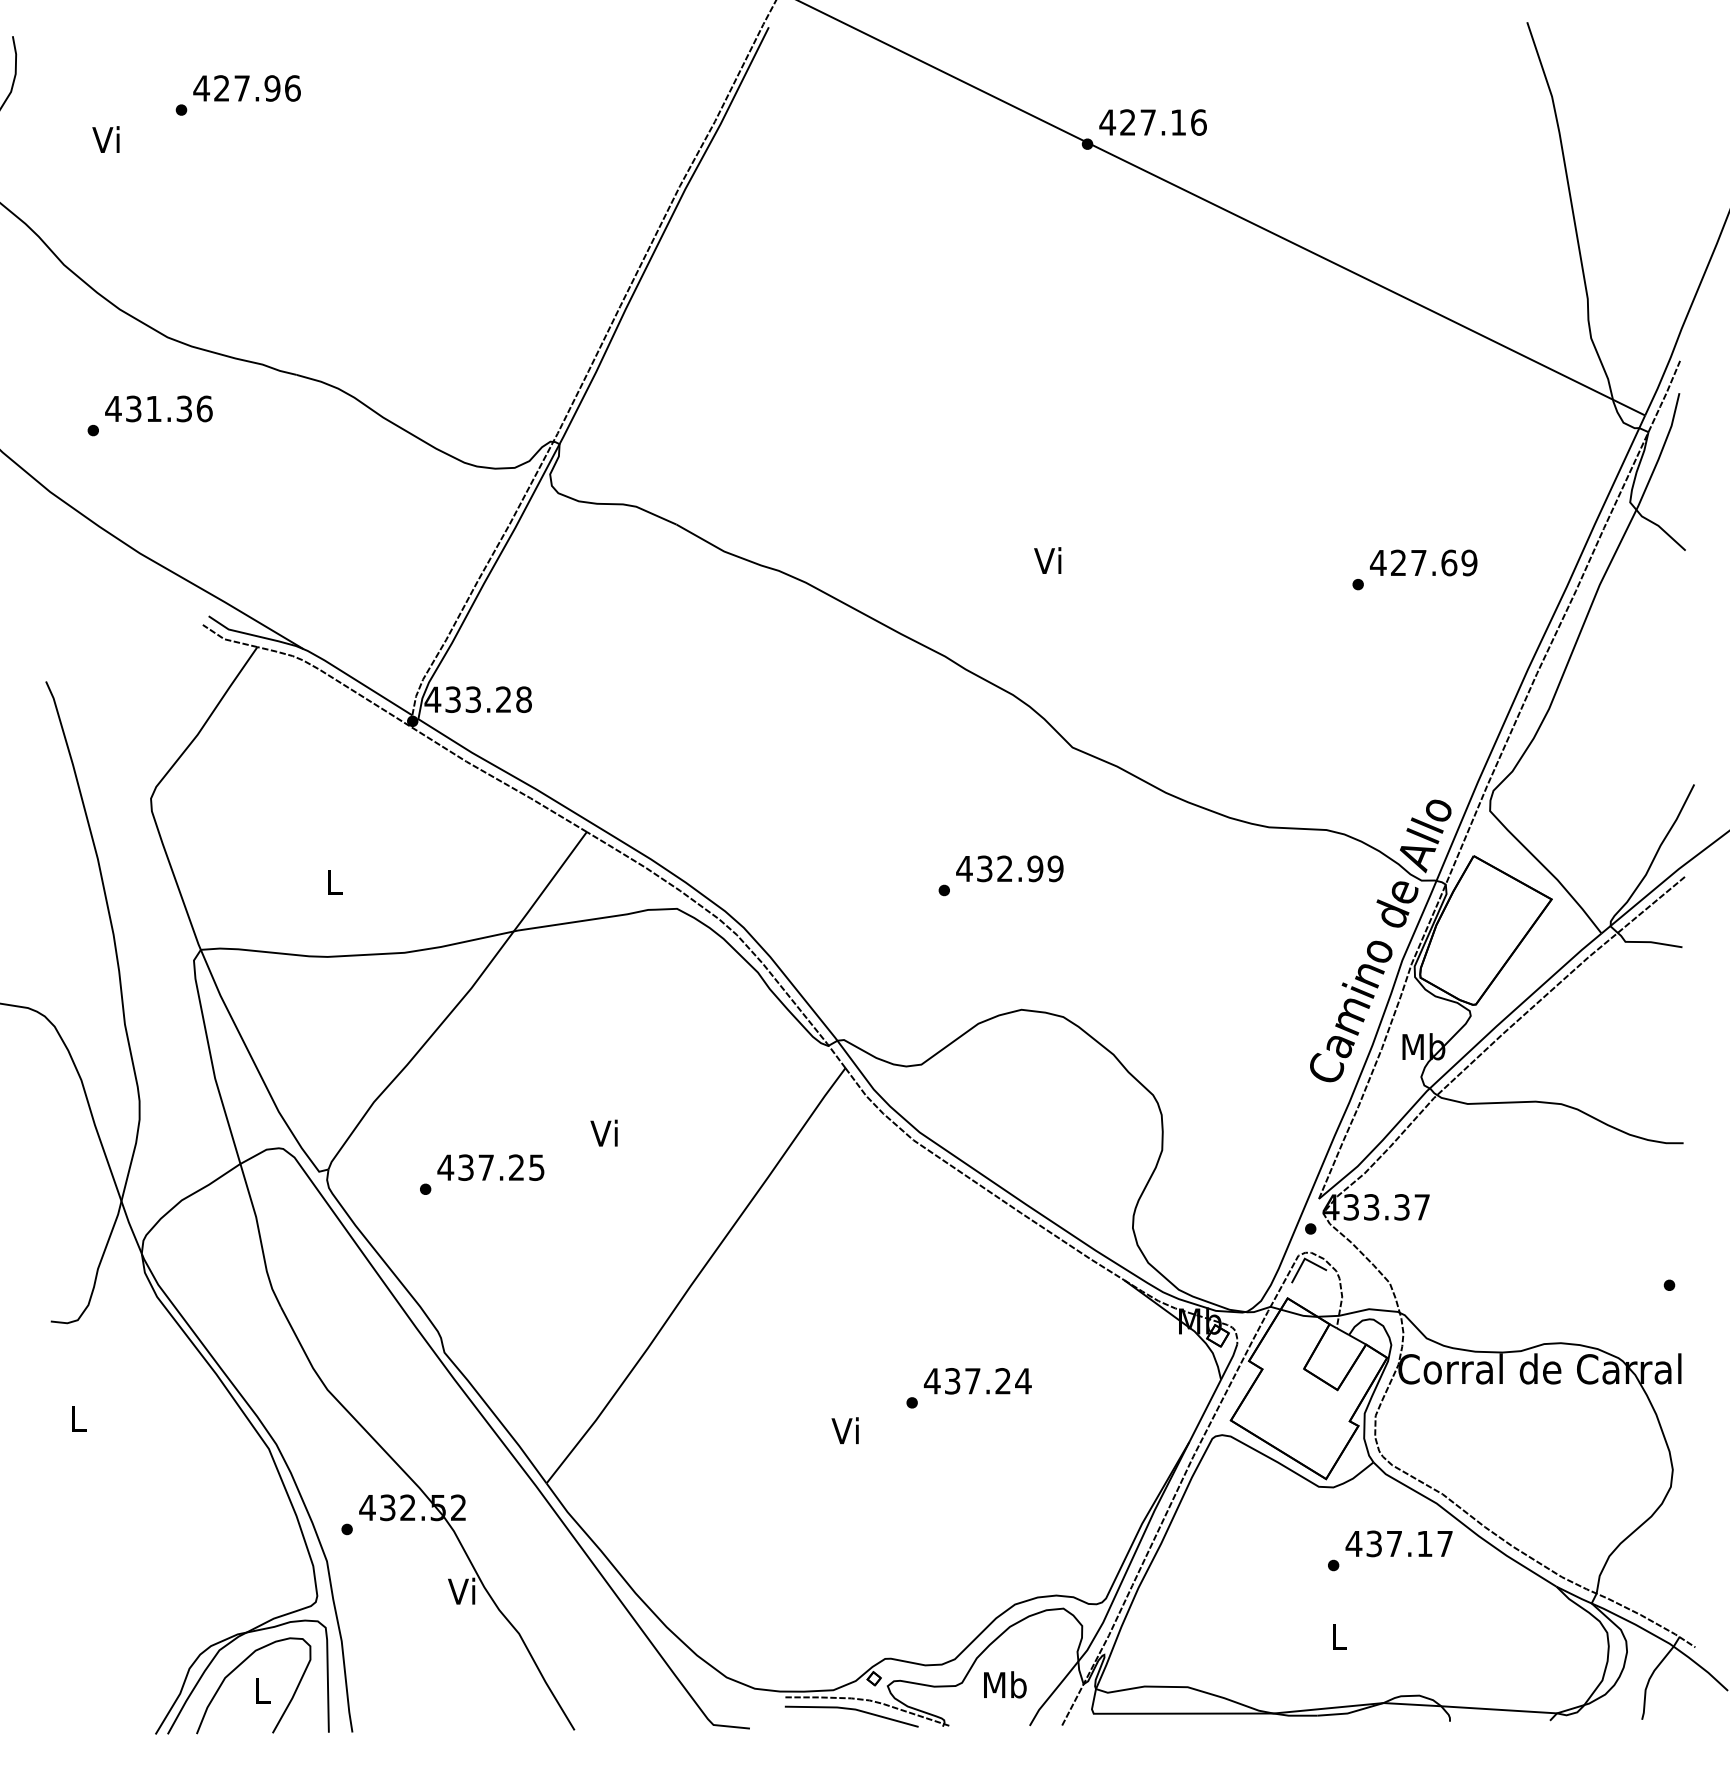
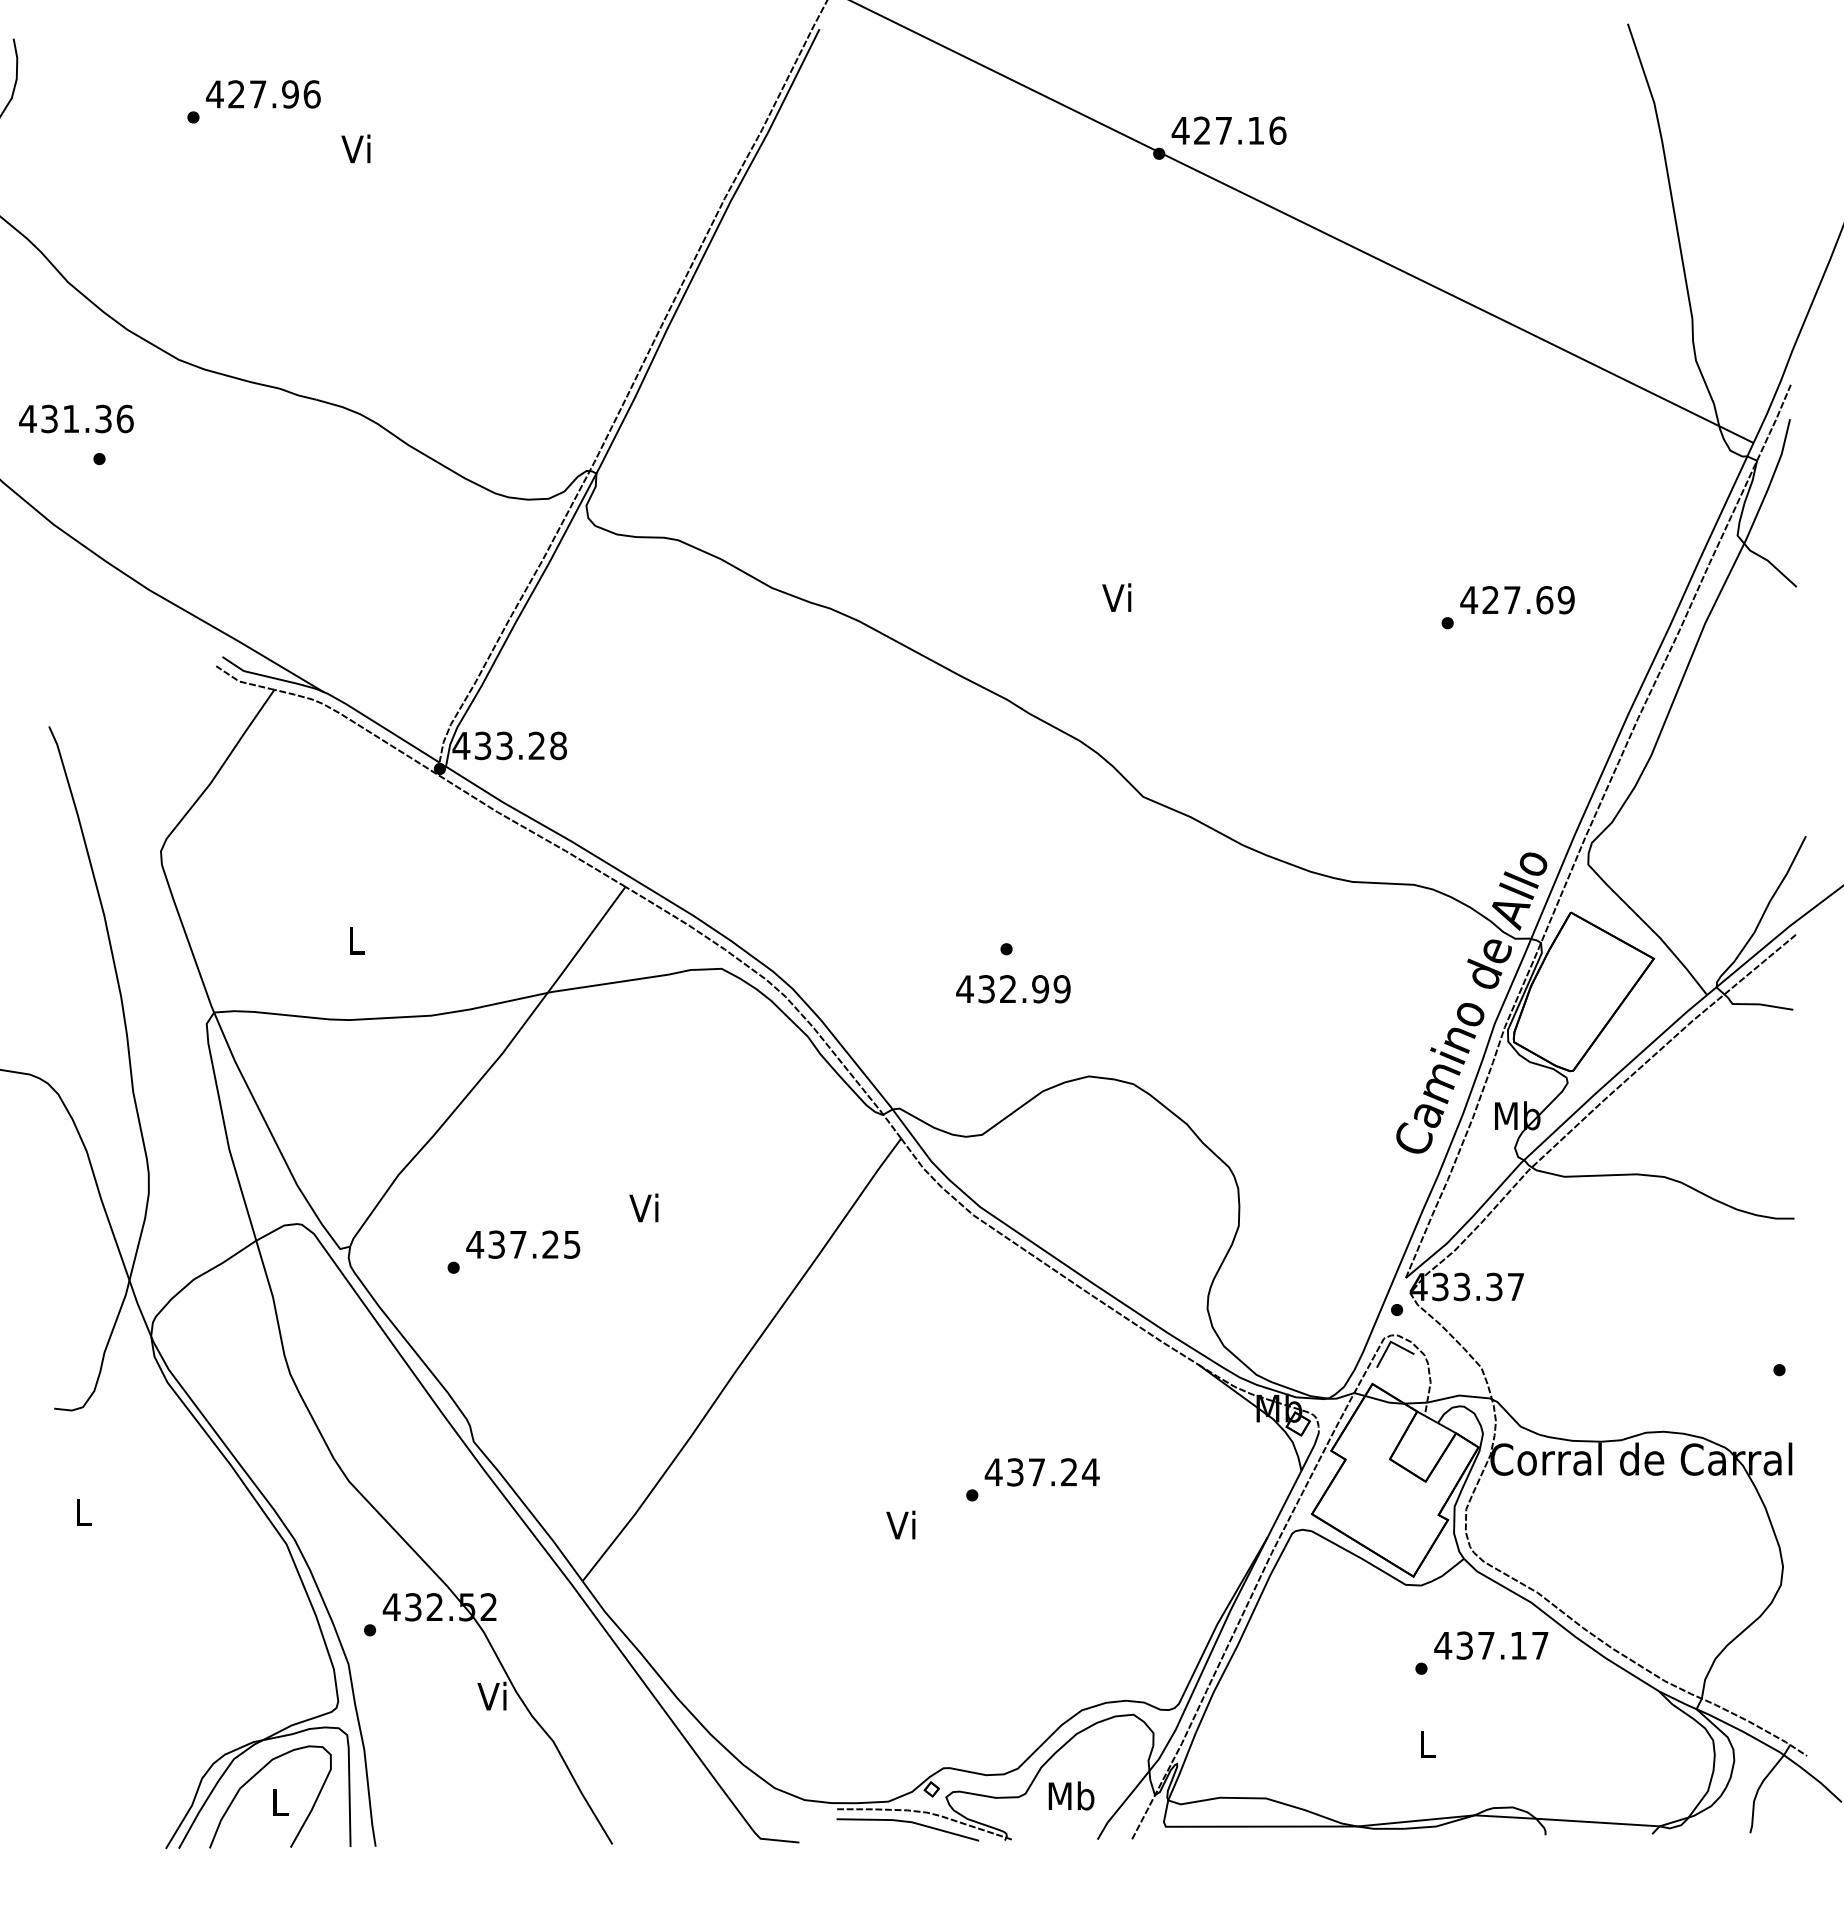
text: (105, 139) -> (355, 148), moved
text: (159, 408) -> (76, 418), moved
text: (1009, 869) -> (1013, 989), moved

